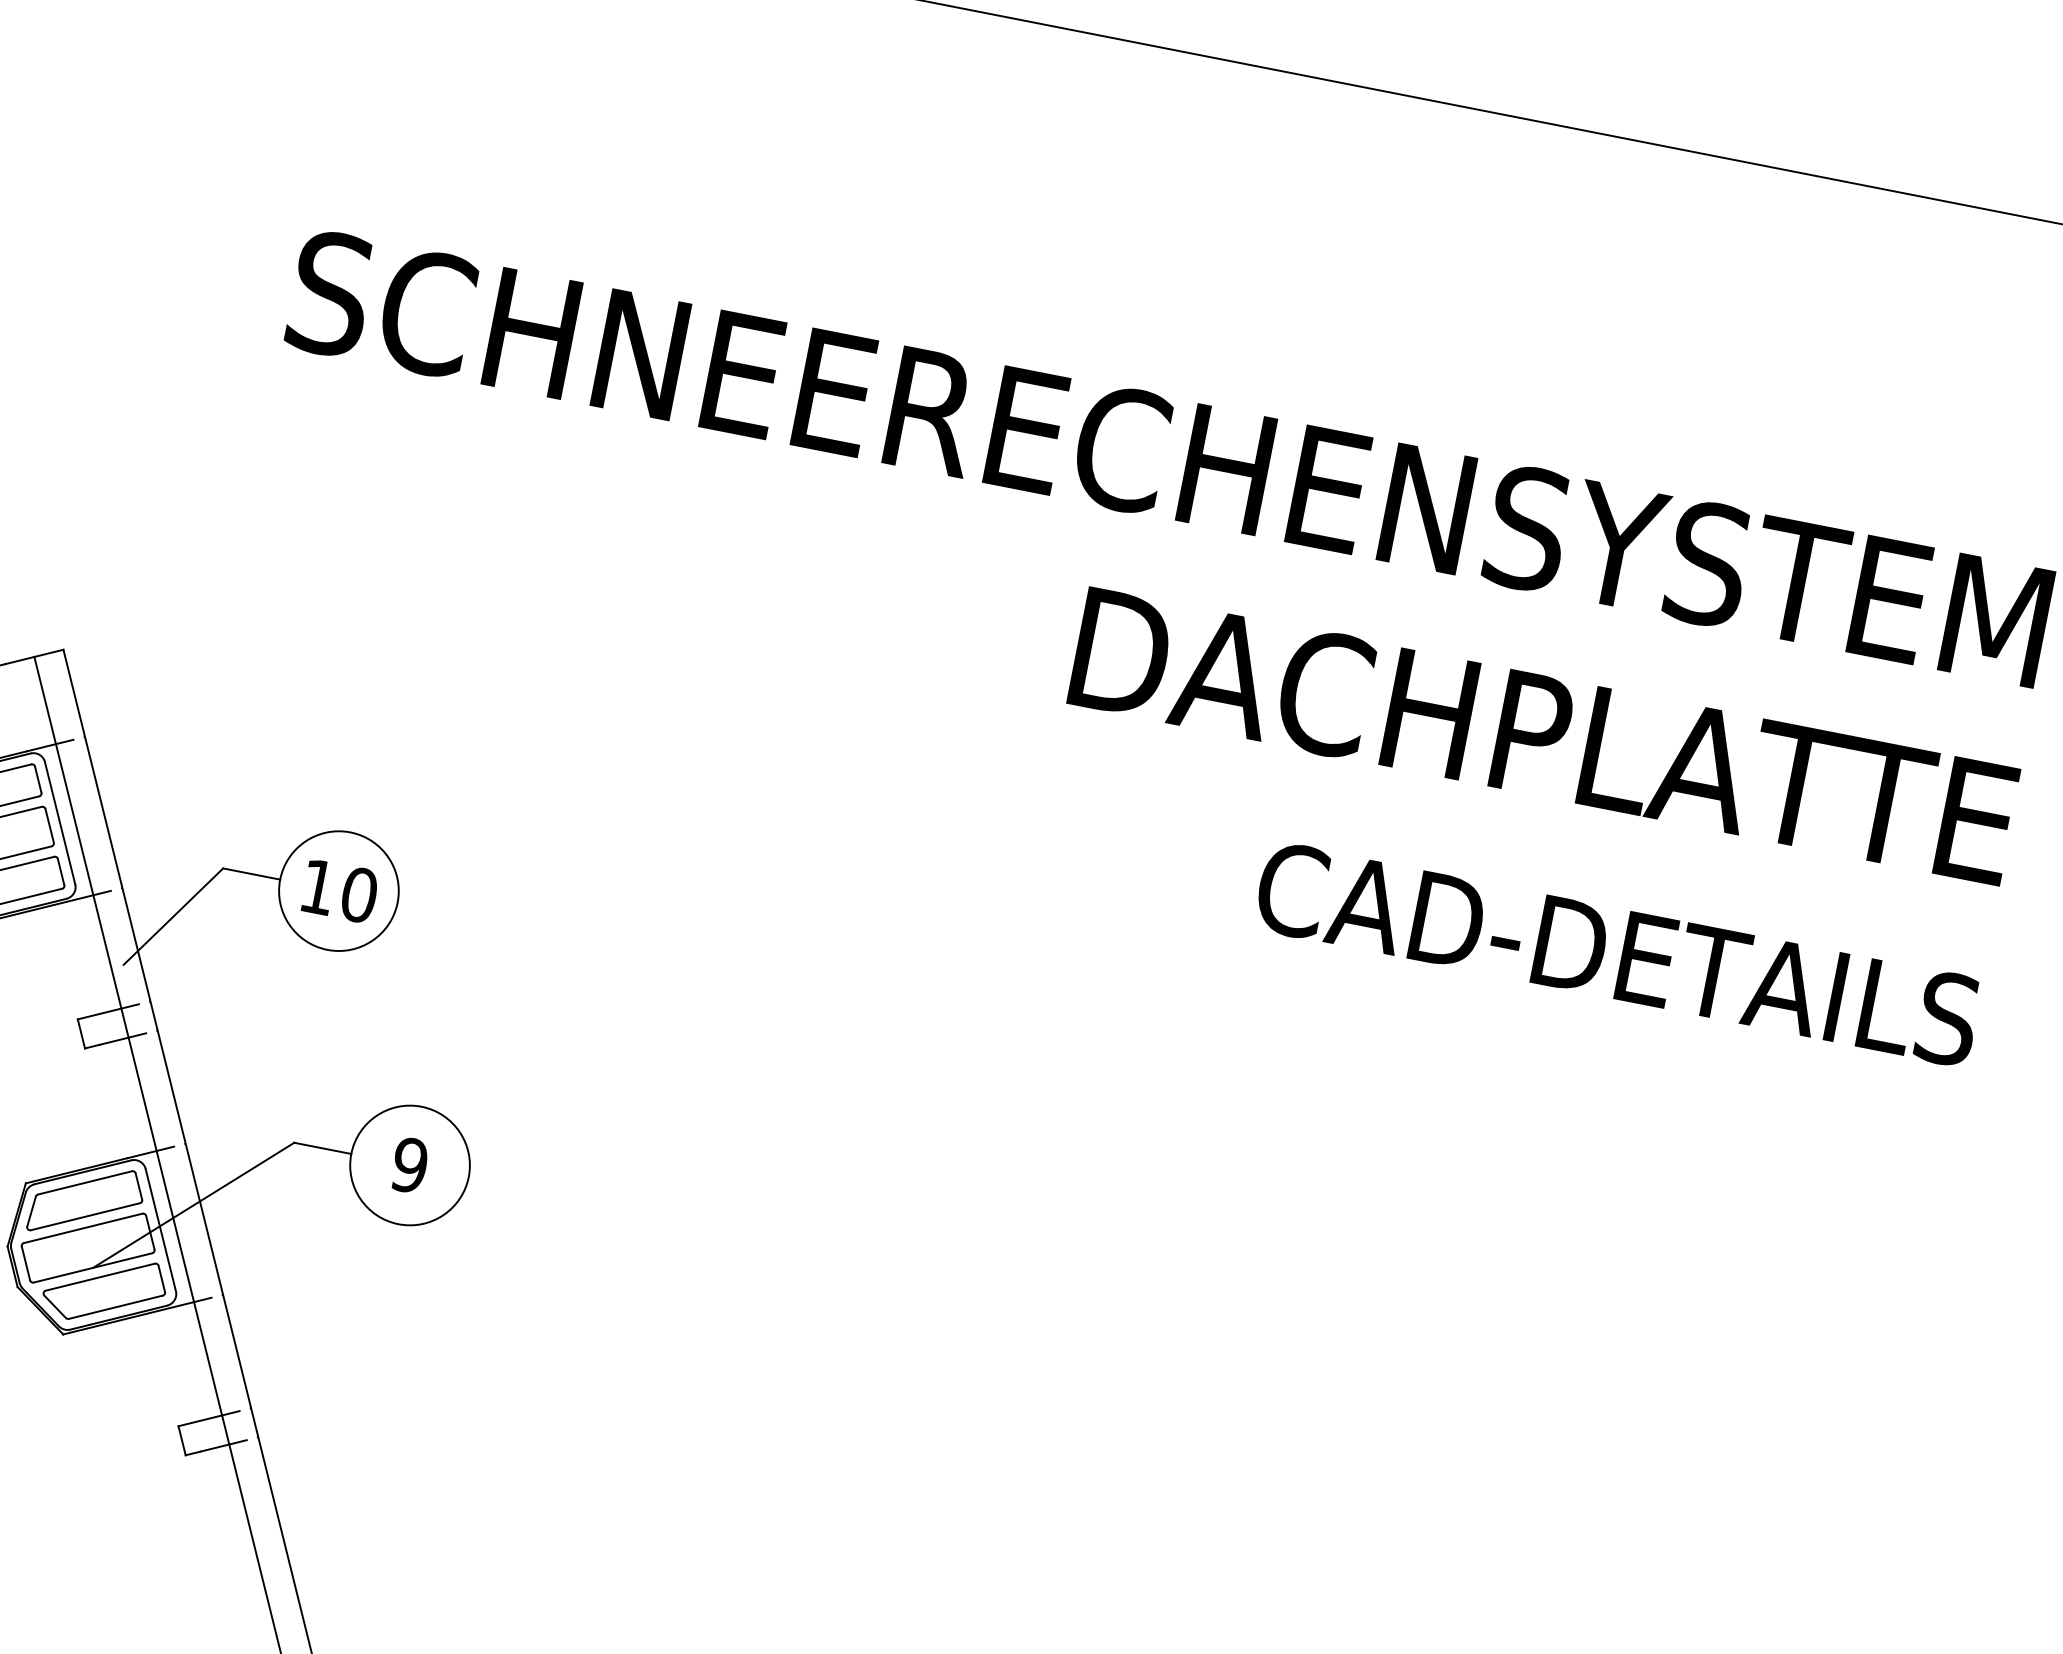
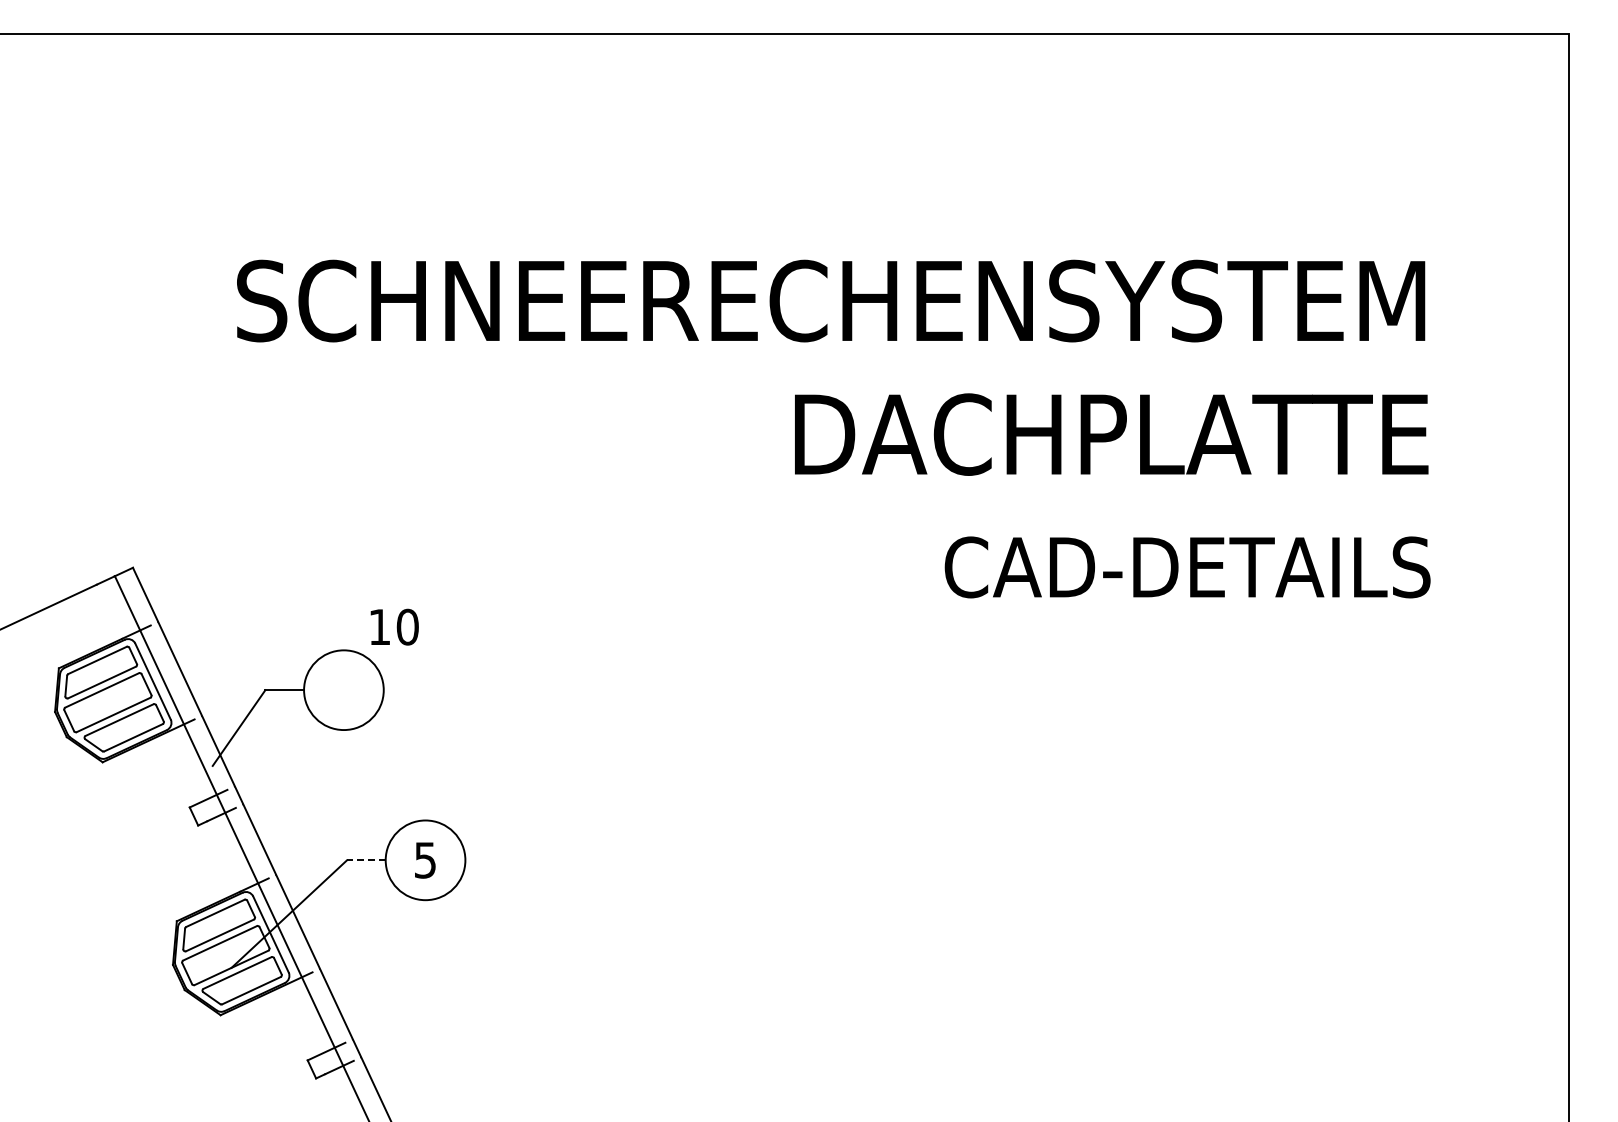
text: (339, 890) -> (394, 626), moved
line: (321, 1148) -> (365, 860), solid -> dashed
text: (409, 1165) -> (425, 860), 9 -> 5

